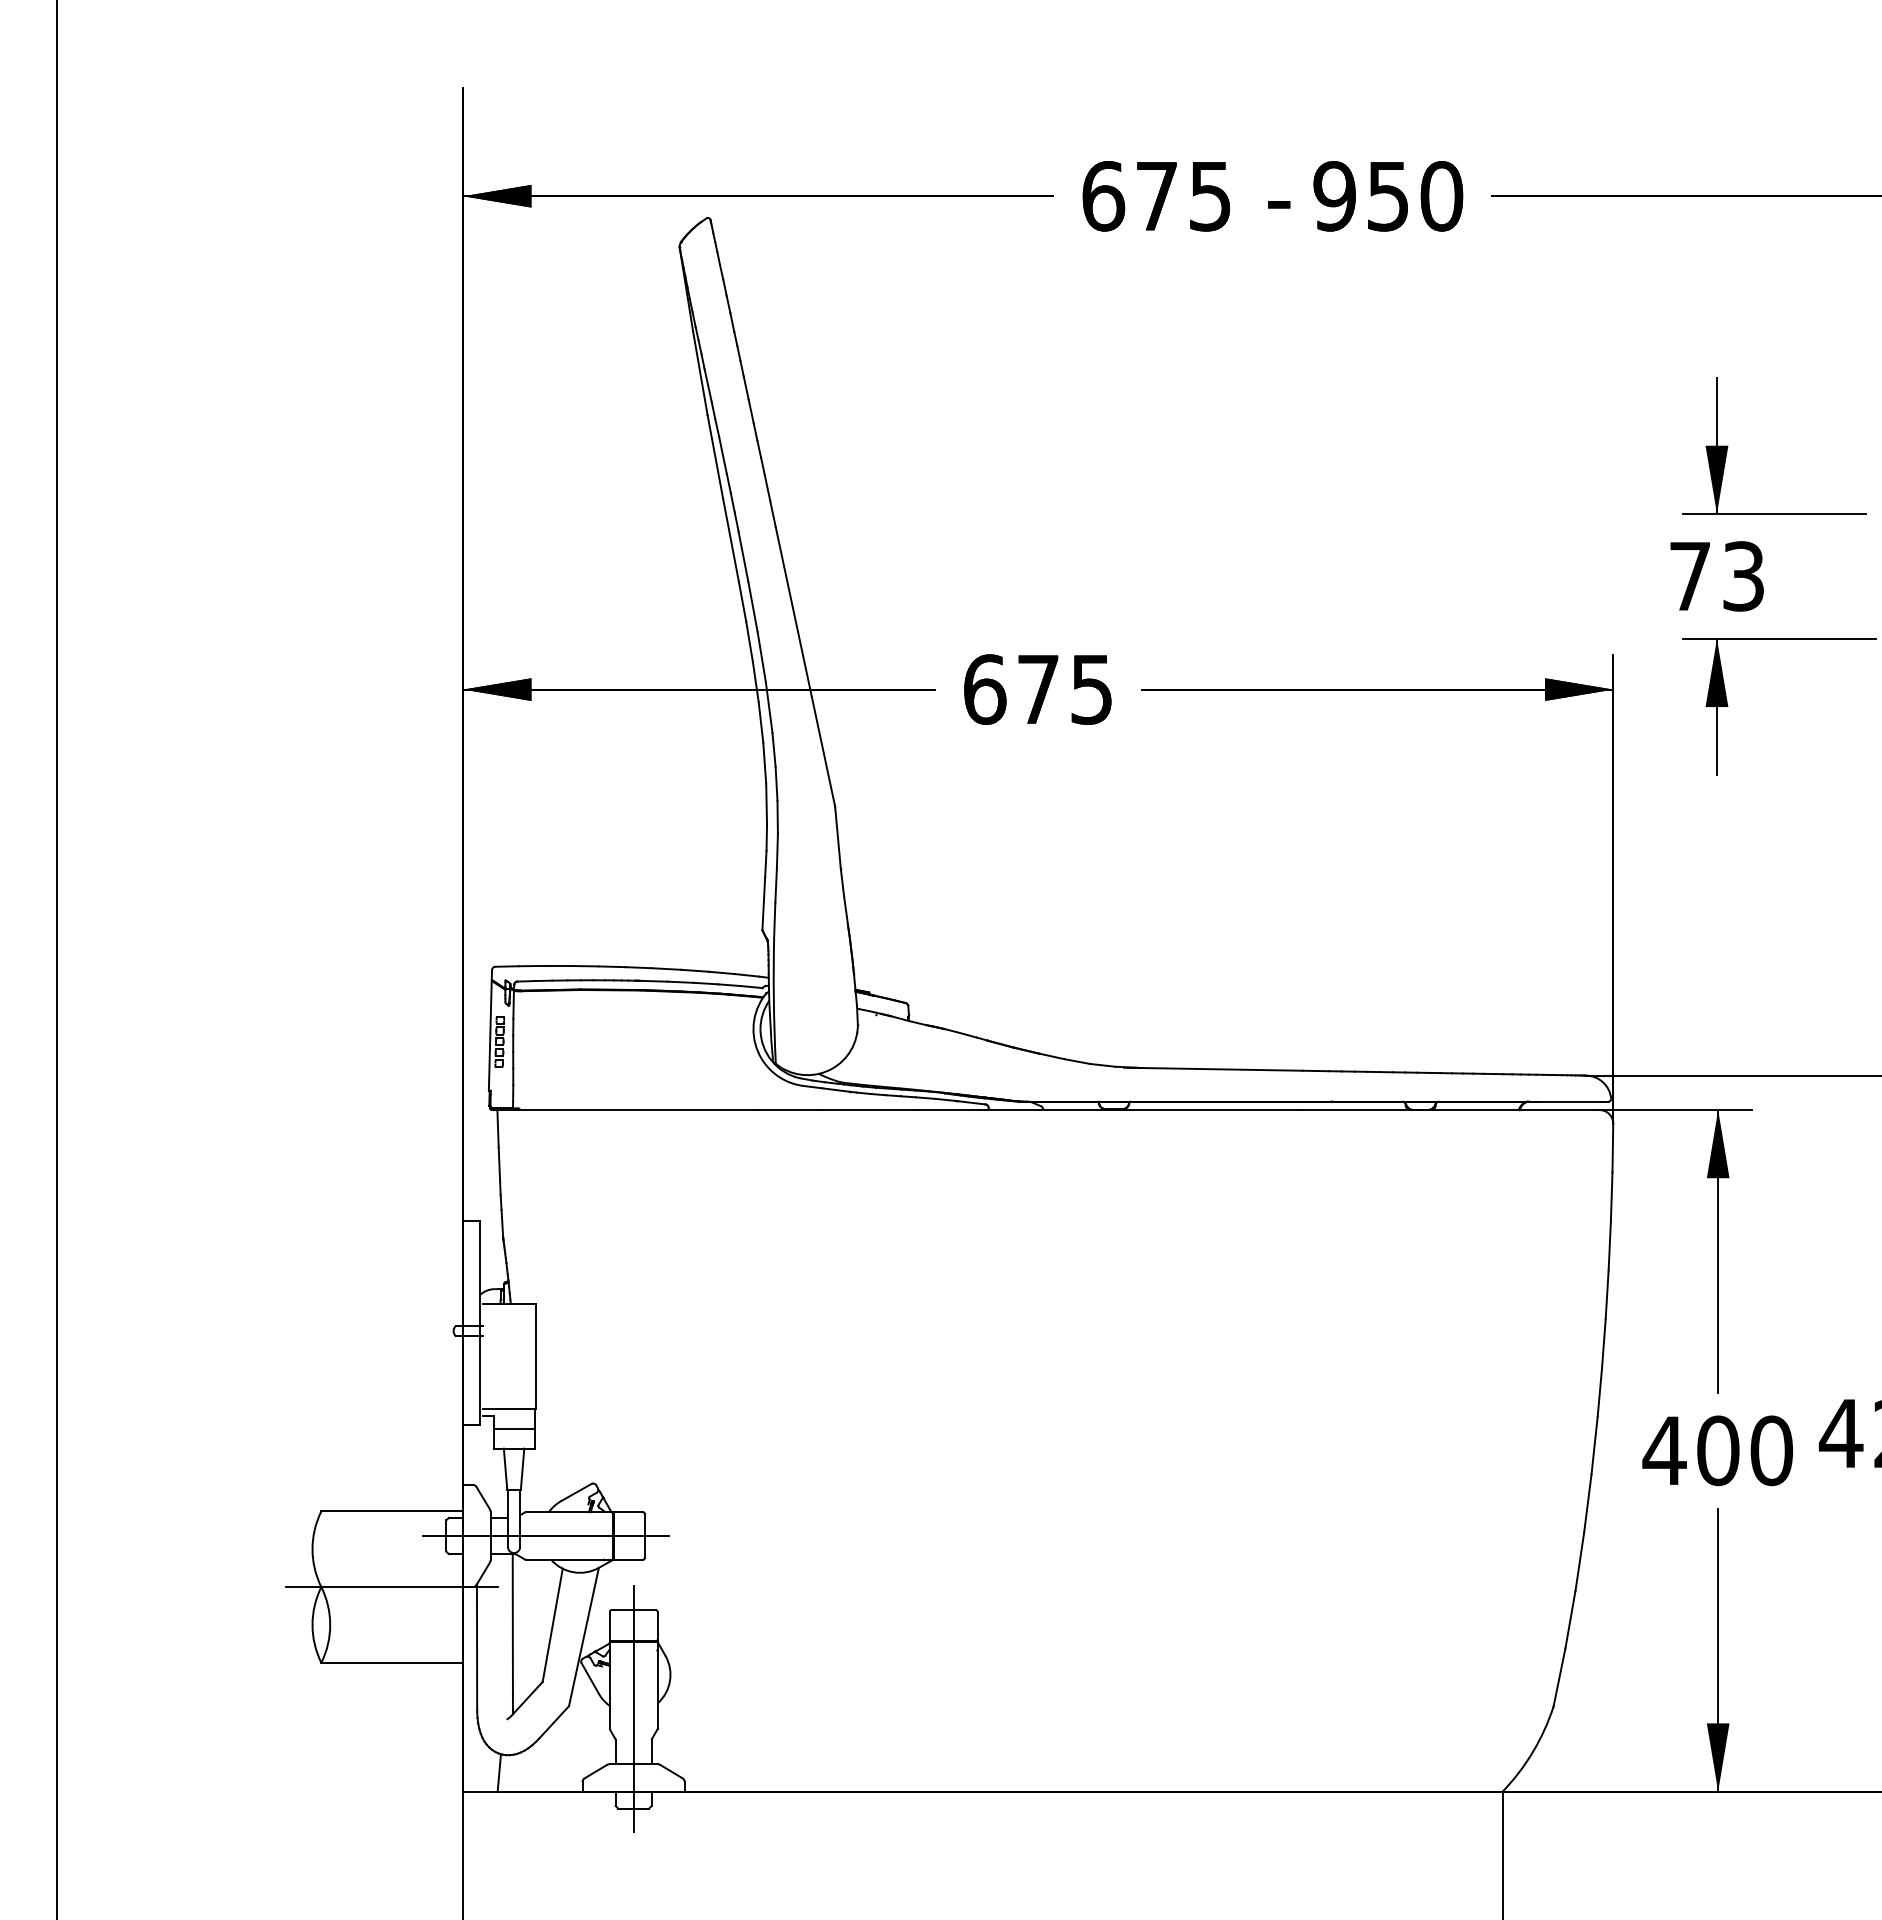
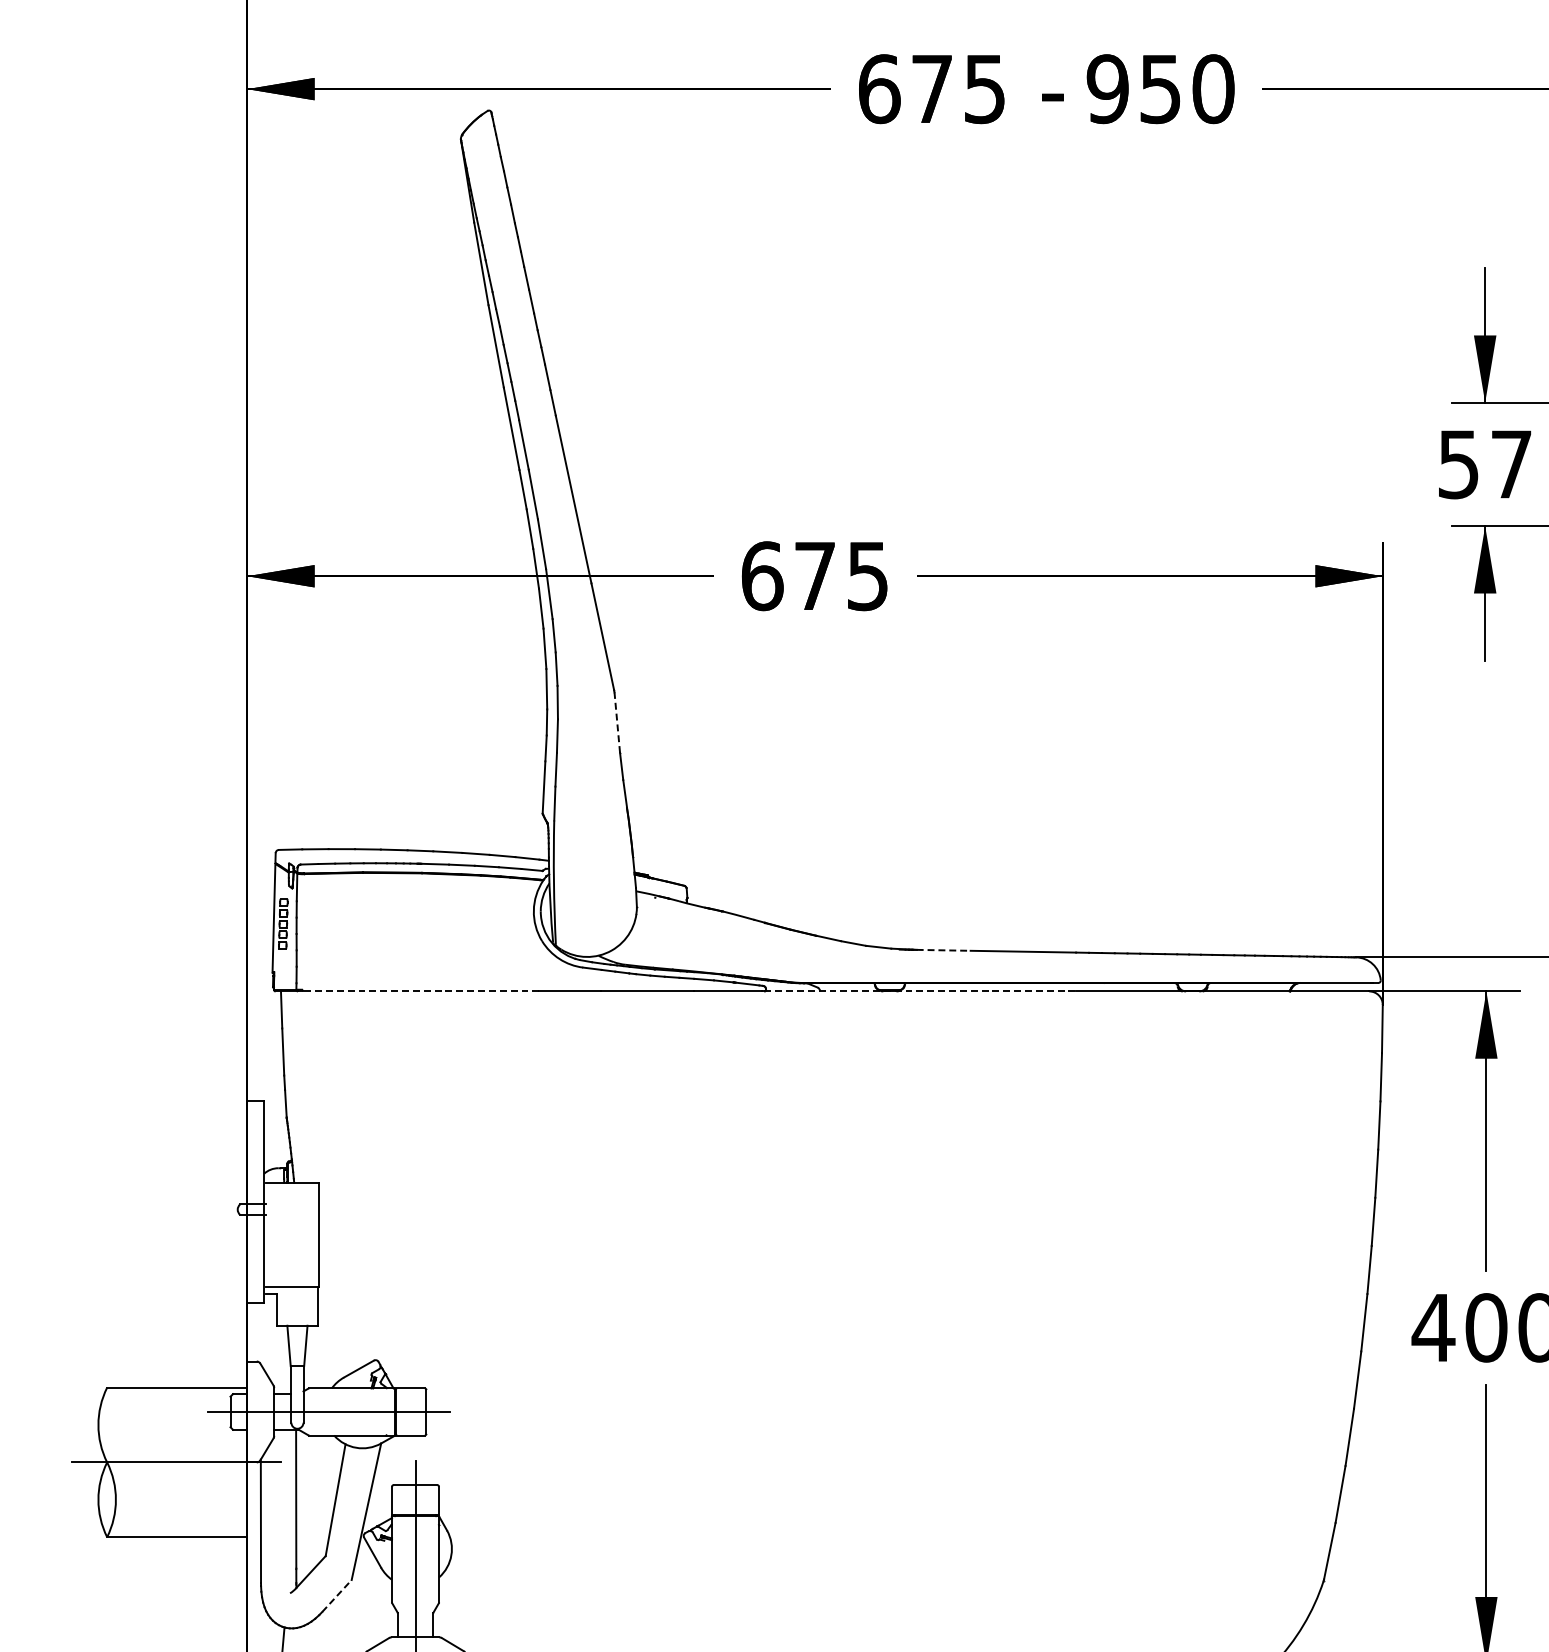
text: (1716, 576) -> (1484, 464), 73 -> 57
line: (838, 837) -> (617, 722), solid -> dashed
line: (1169, 1068) -> (944, 950), solid -> dashed
line: (639, 1110) -> (421, 991), solid -> dashed
line: (1144, 1110) -> (919, 991), solid -> dashed
line: (513, 1429) -> (296, 1306), removed
line: (554, 1722) -> (337, 1596), solid -> dashed

